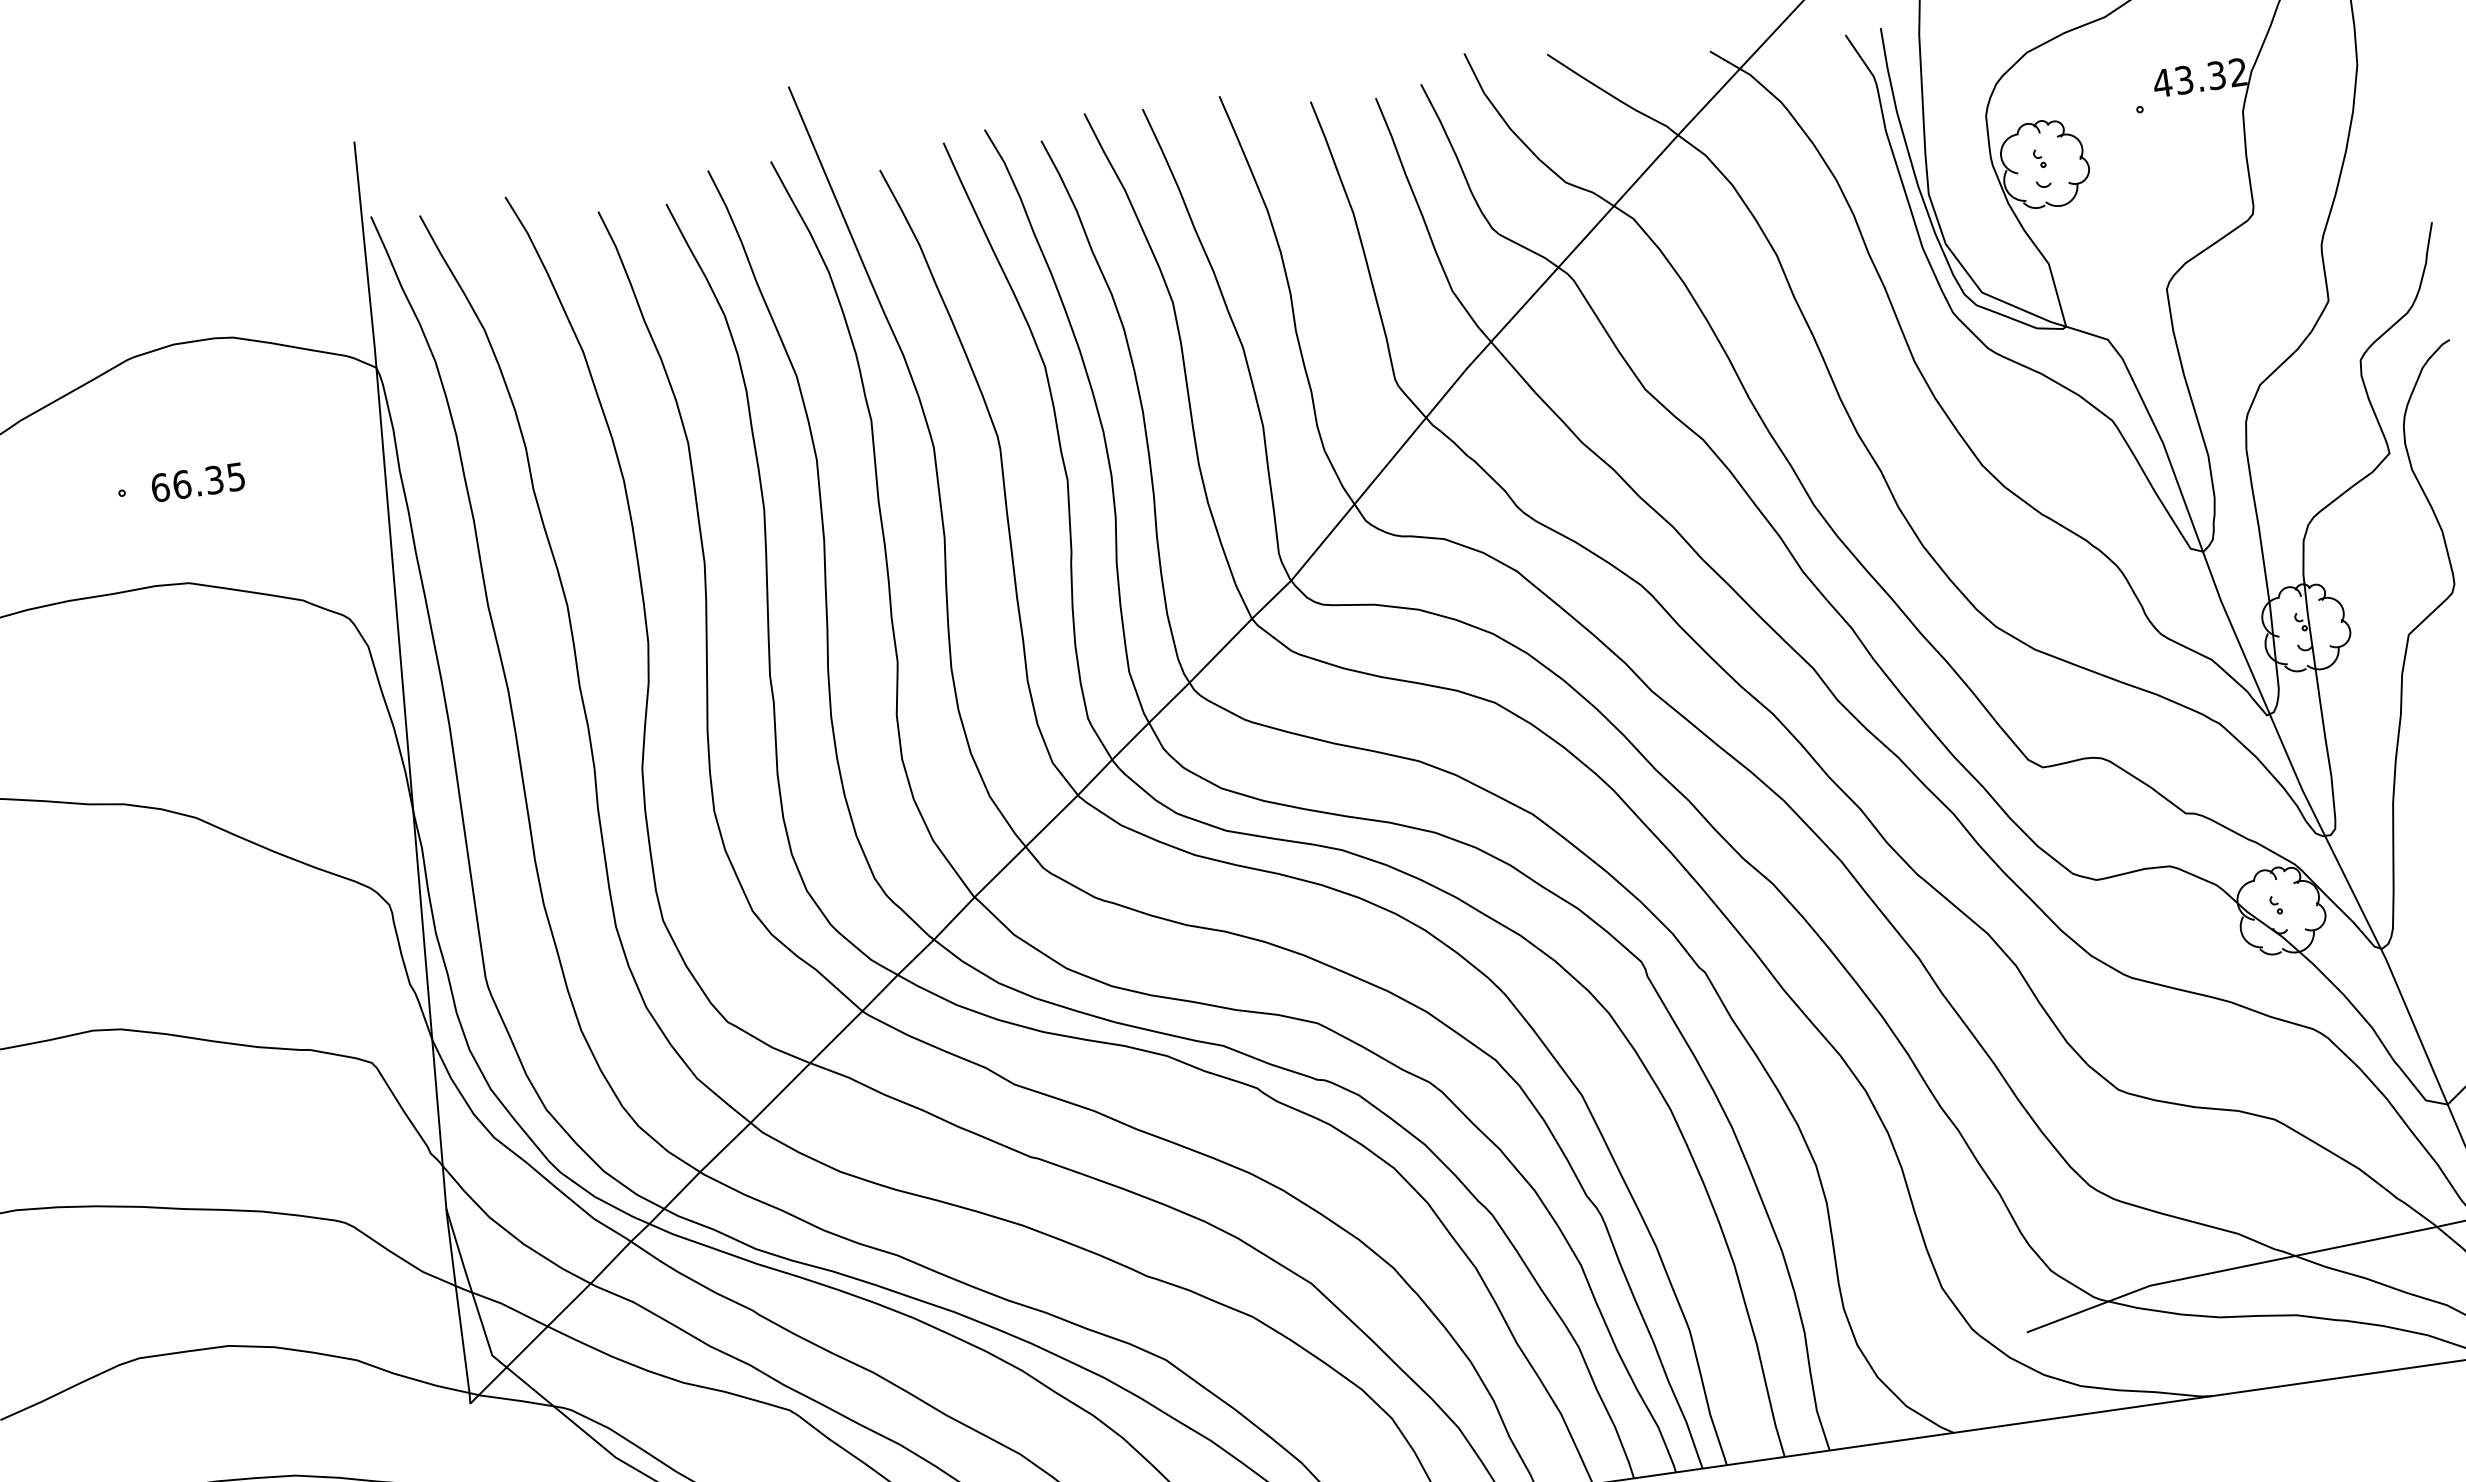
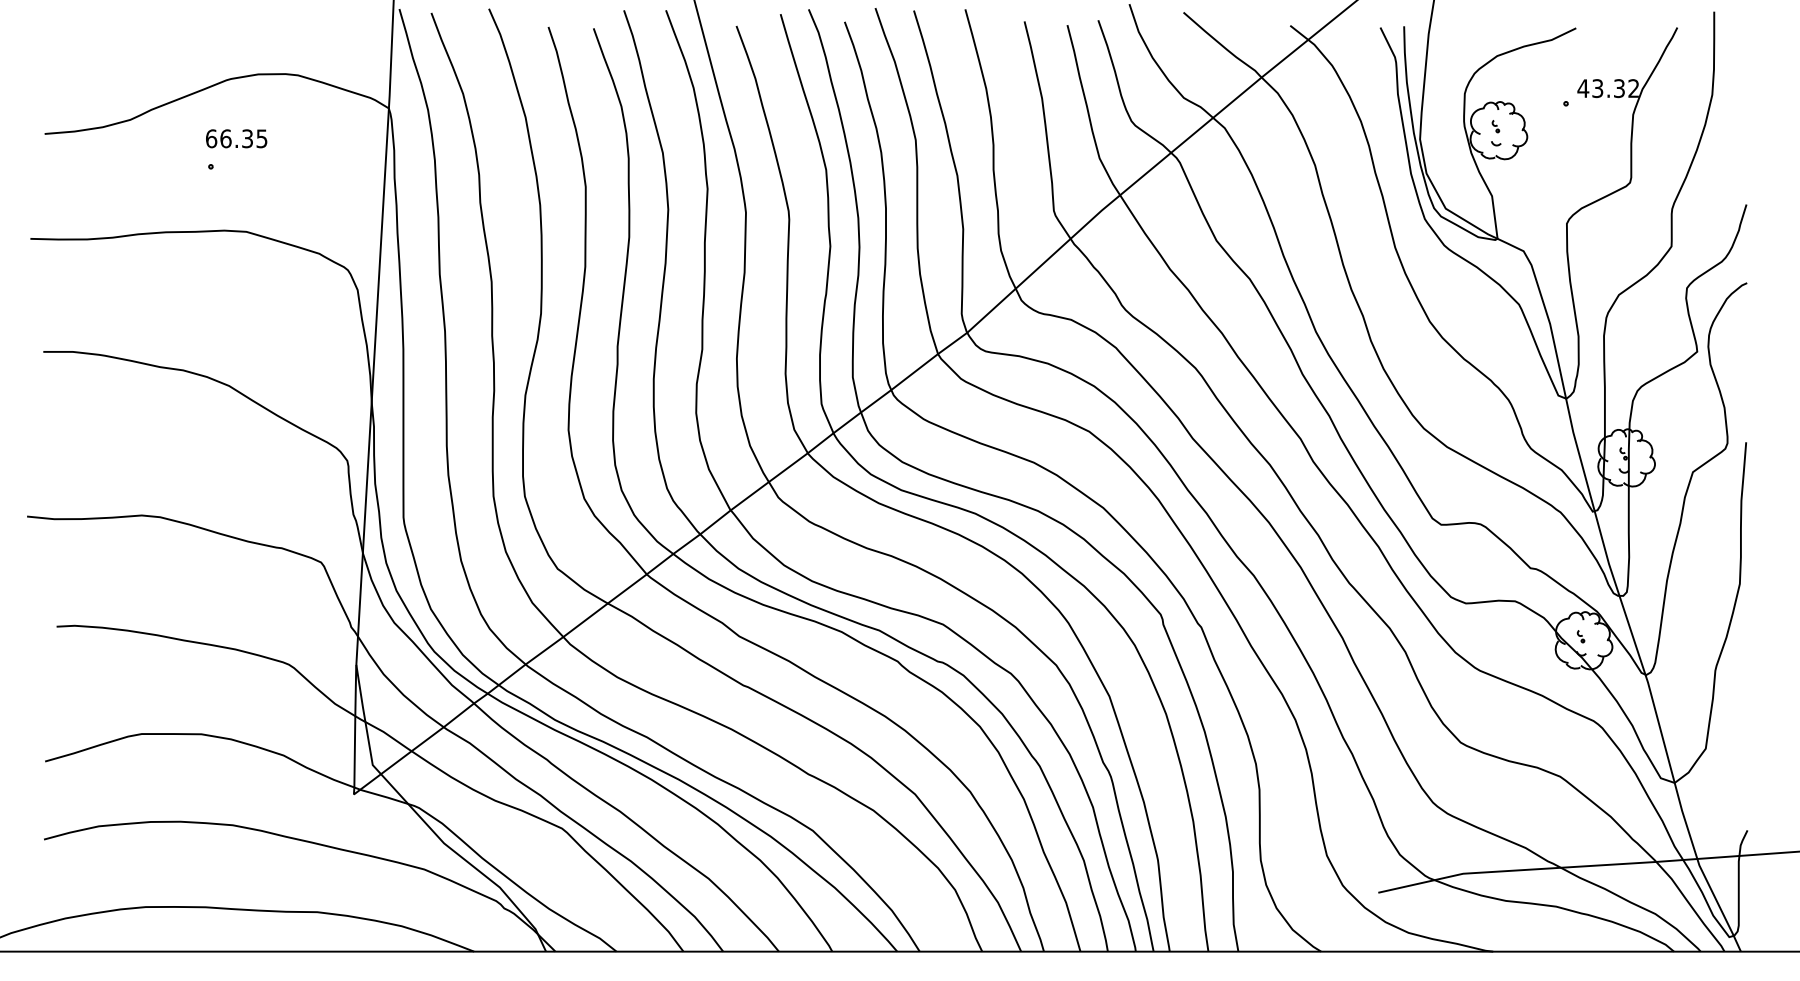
text: (197, 481) -> (236, 138), moved

